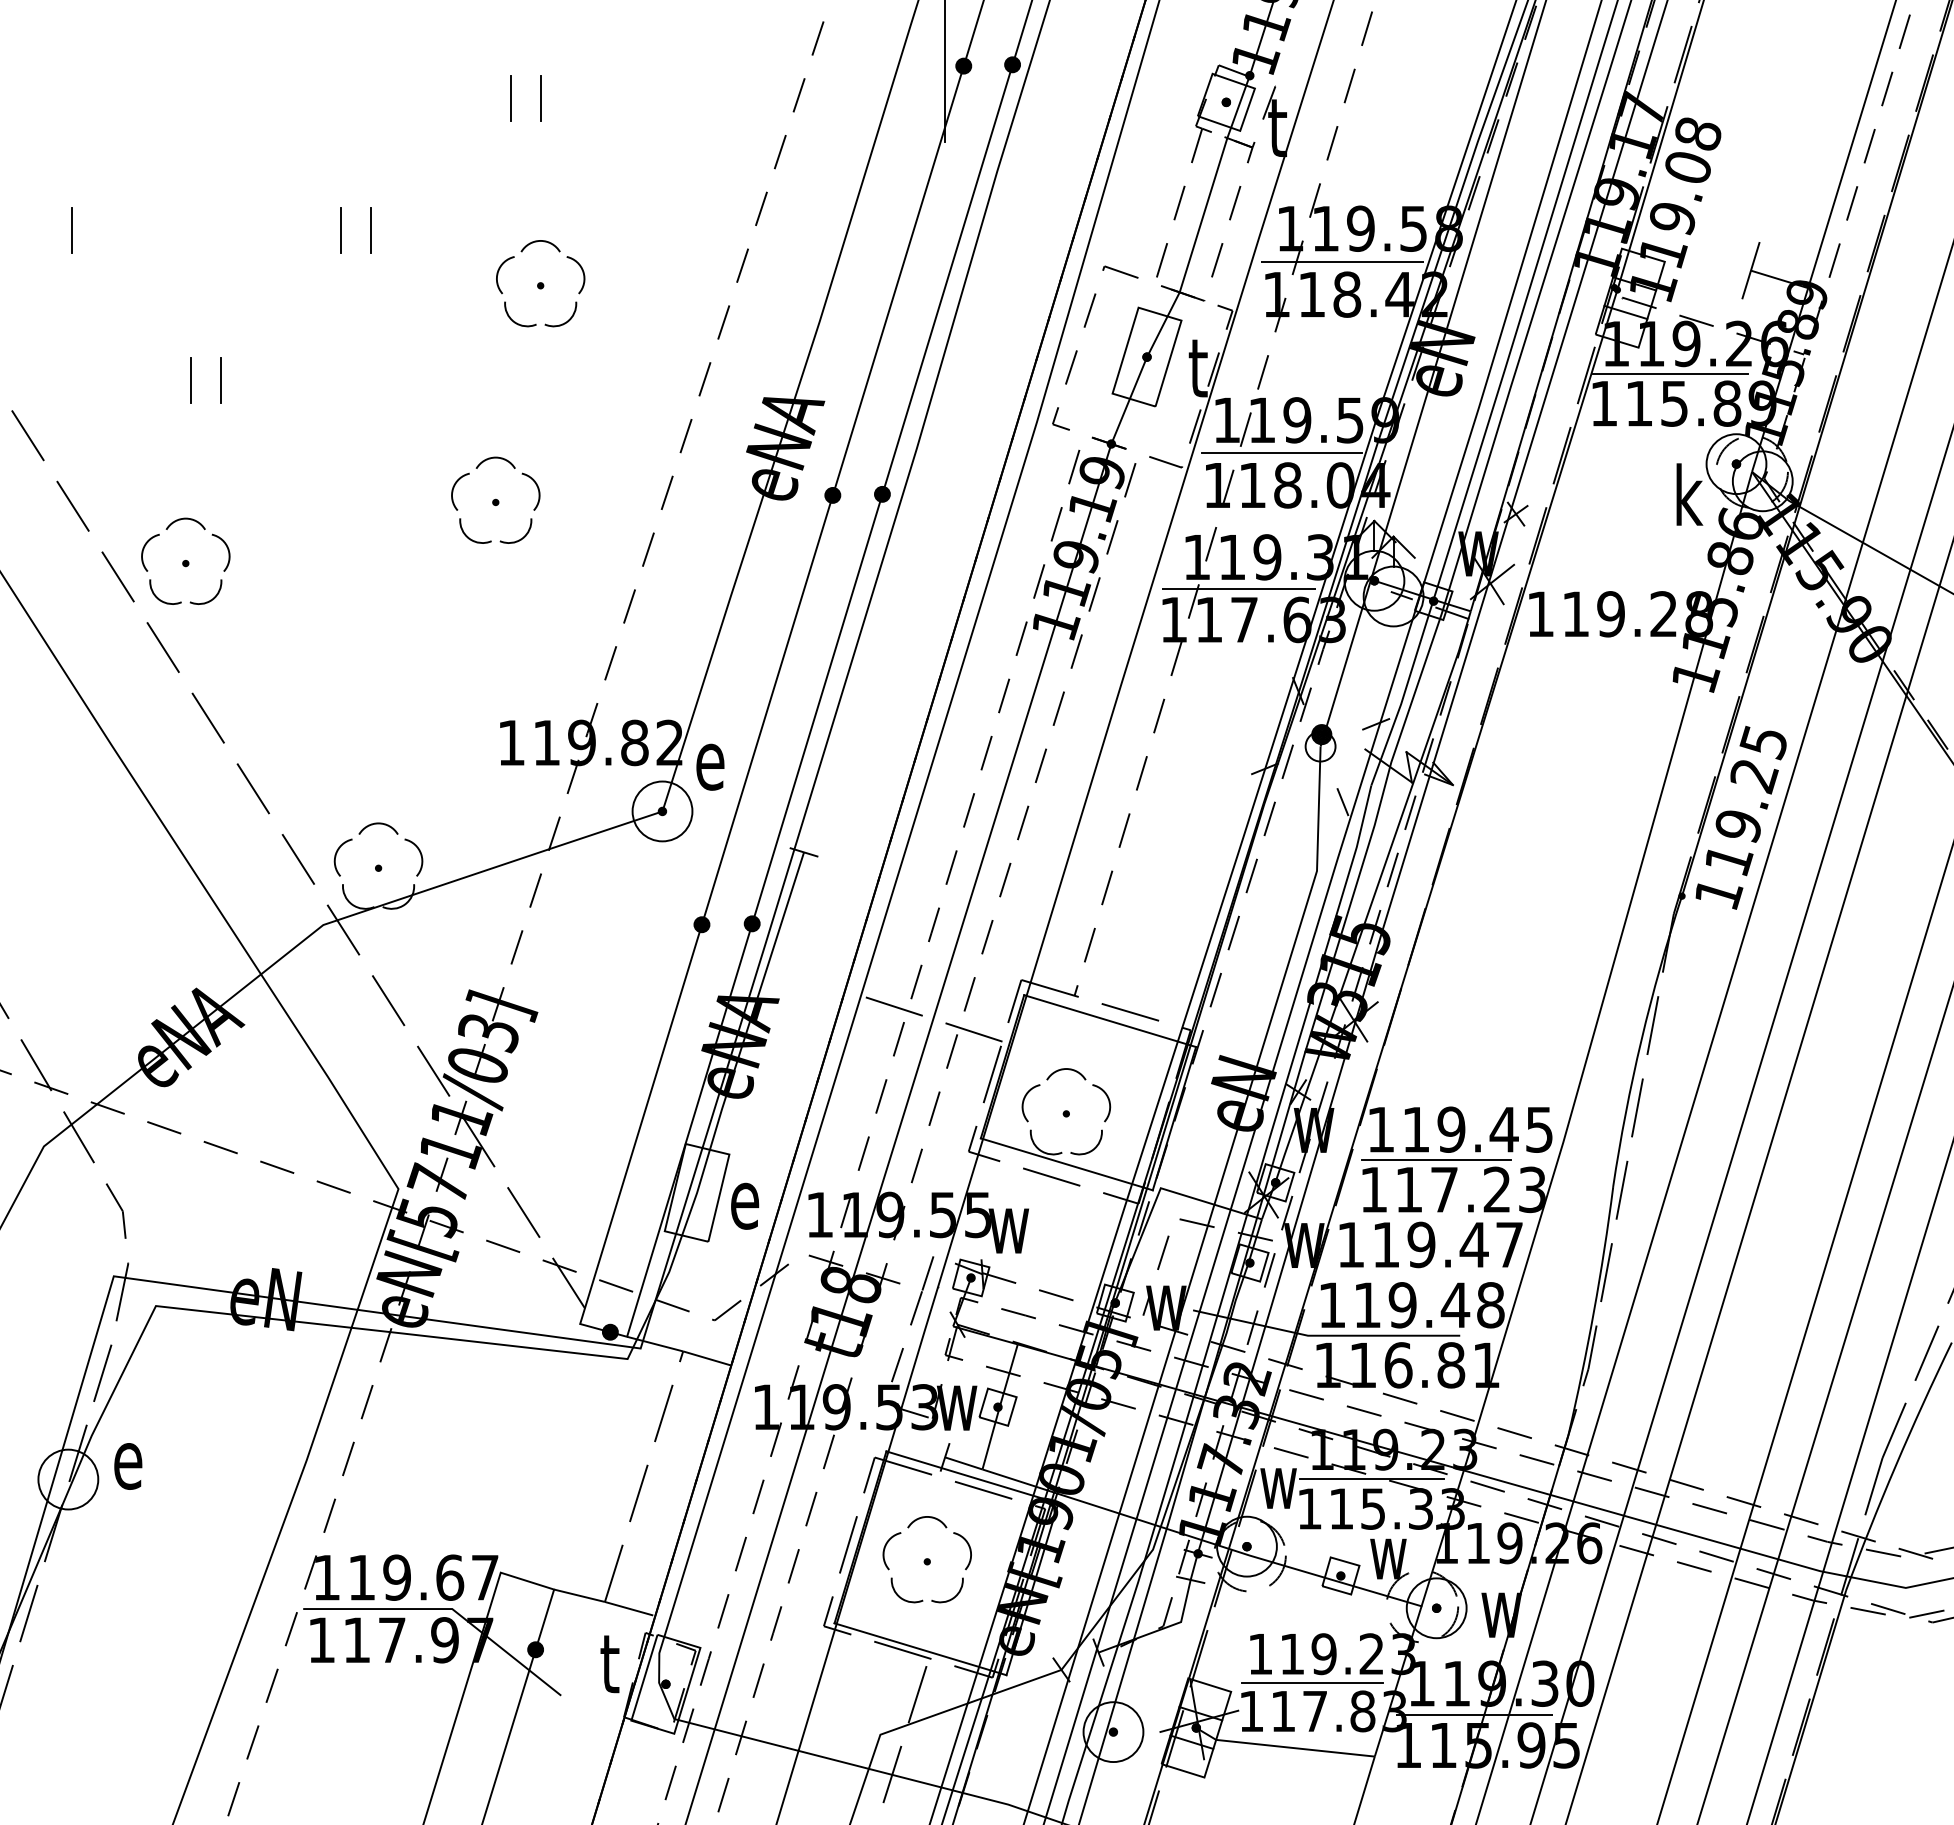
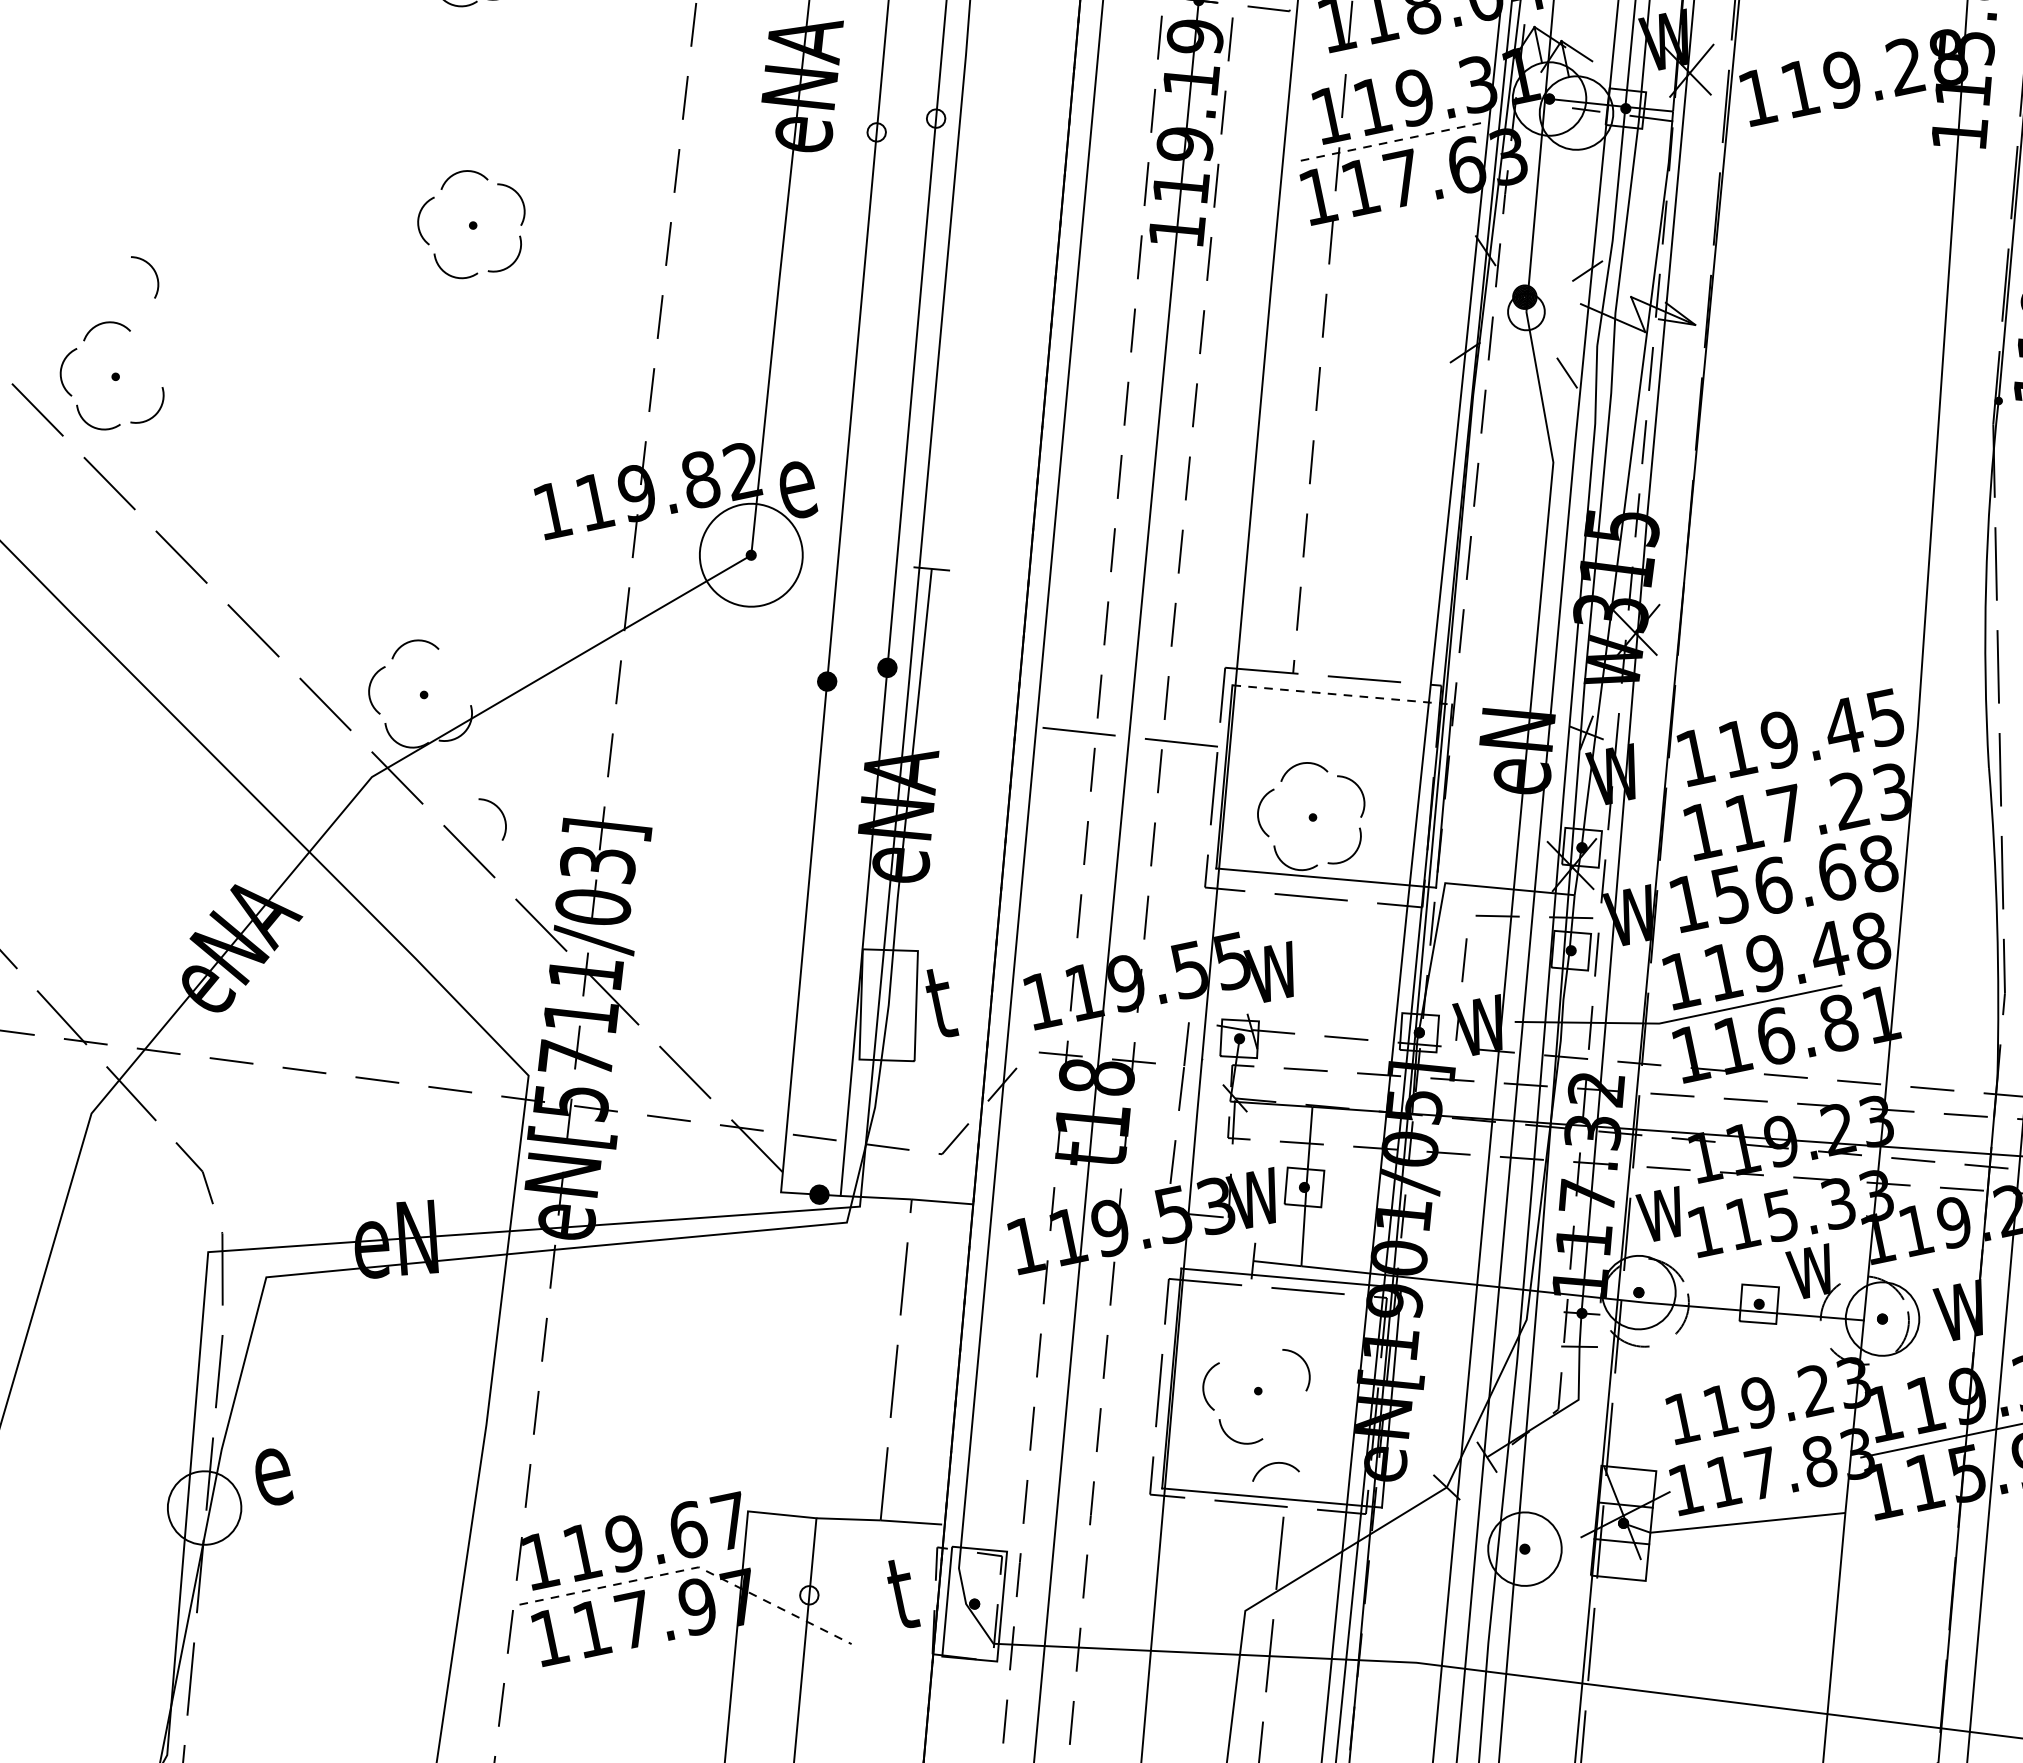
line: (191, 379) -> (76, 154), removed
line: (221, 379) -> (112, 146), removed
fill: (881, 493) -> (934, 117), removed
fill: (832, 494) -> (876, 131), removed
arc: (227, 550) -> (153, 272), moved
line: (1238, 588) -> (1387, 142), solid -> dashed
circle: (662, 811) -> (751, 555), size x1.4
arc: (420, 856) -> (501, 815), moved
line: (1110, 1021) -> (1342, 695), solid -> dashed
line: (1436, 1159) -> (1769, 779), removed
text: (744, 1200) -> (947, 1002), e -> t
text: (1448, 1244) -> (1805, 878), 119.47 -> 156.68
line: (1371, 1479) -> (1771, 1180), removed
arc: (927, 1517) -> (1273, 1464), moved
arc: (950, 1598) -> (1295, 1429), removed
line: (448, 1609) -> (694, 1568), solid -> dashed
fill: (535, 1649) -> (809, 1595), removed
line: (1311, 1682) -> (1750, 1439), removed

